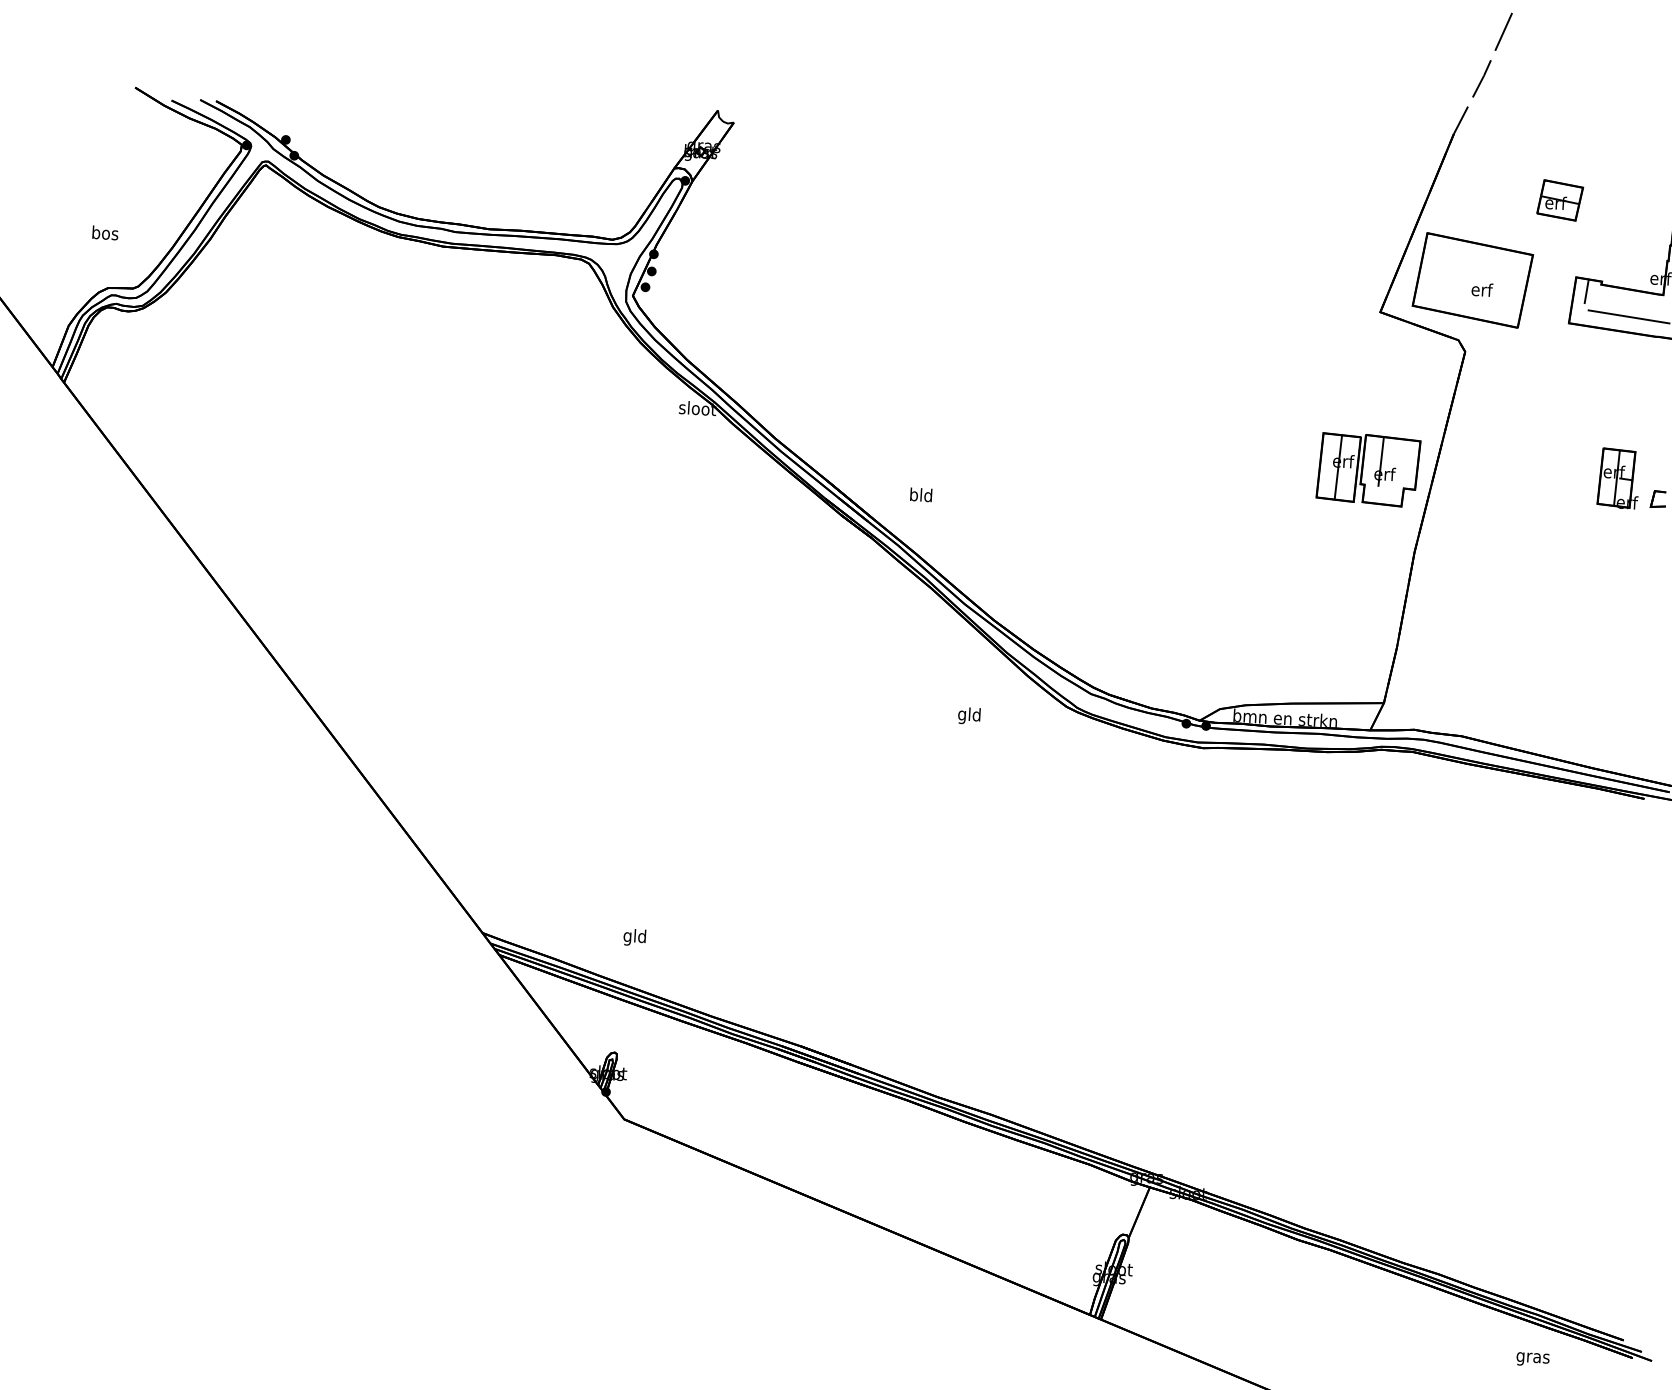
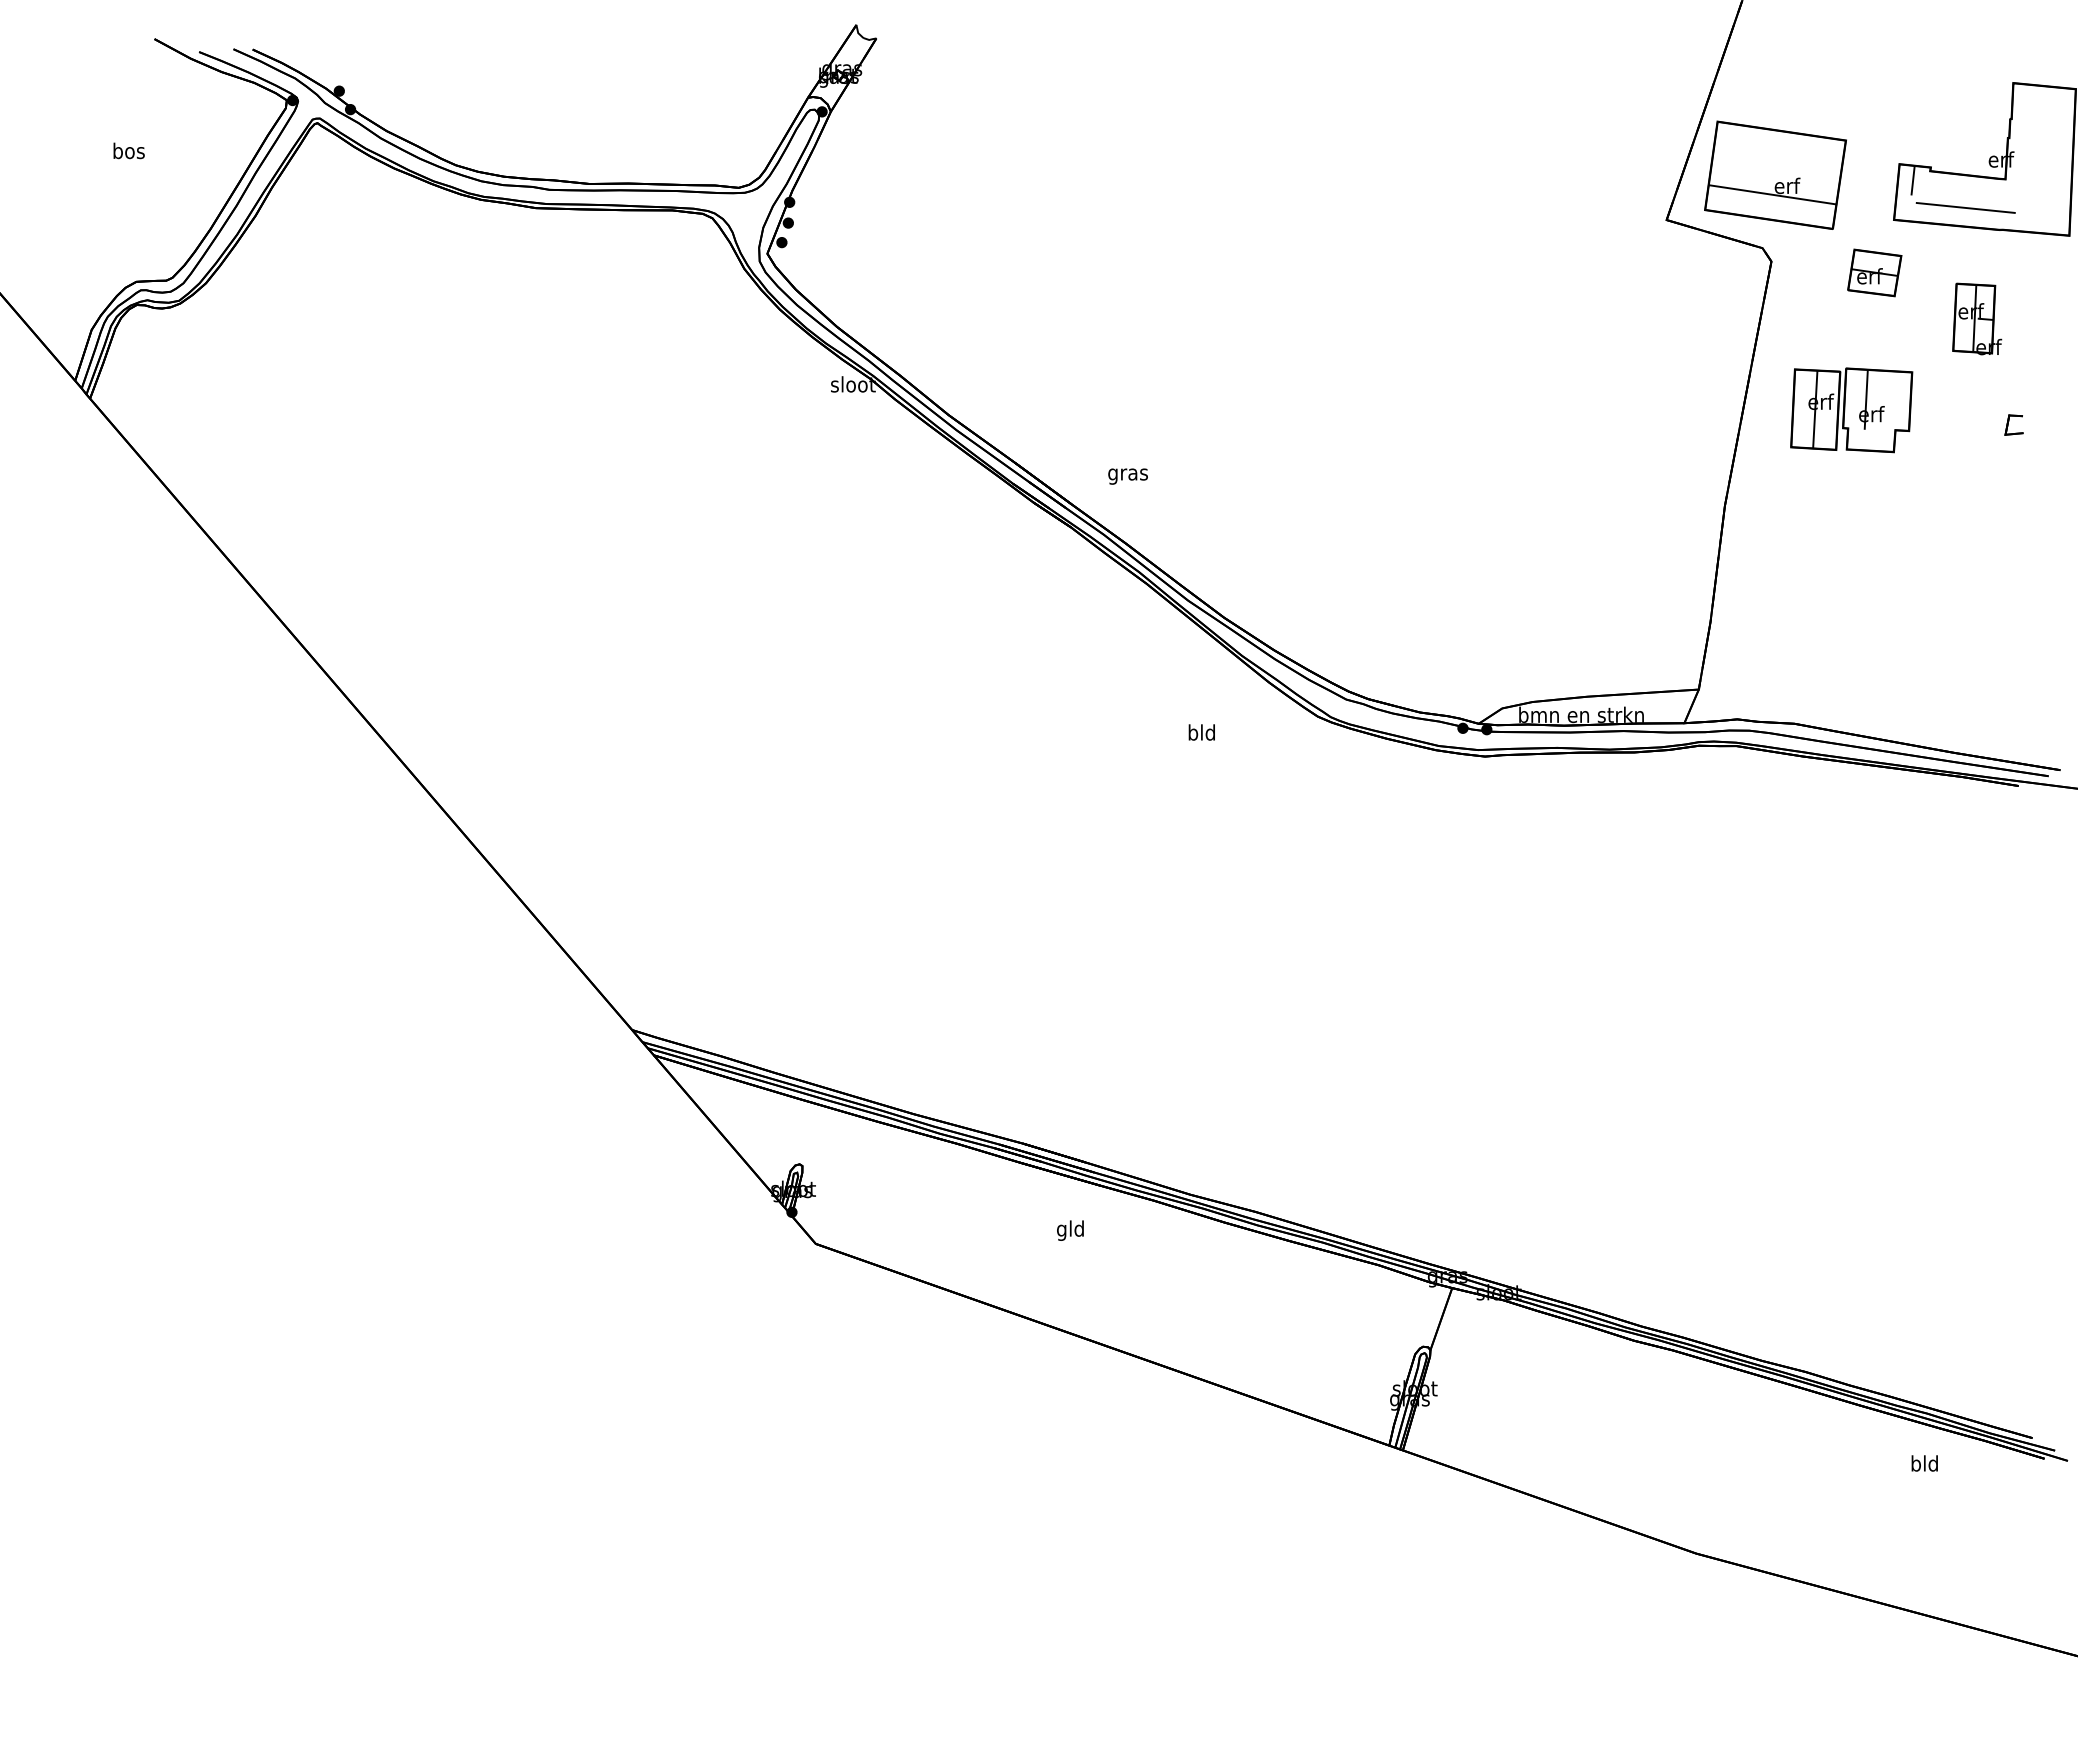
part: (1560, 200) -> (1874, 272), moved
text: (104, 232) -> (128, 150), moved
line: (1469, 296) -> (1772, 194), added
part: (1368, 469) -> (1851, 410), moved
part: (1619, 478) -> (1977, 318), moved
text: (920, 496) -> (1127, 474), bld -> gras
text: (962, 715) -> (1193, 734), gld -> bld
text: (634, 937) -> (1070, 1230), moved
text: (1532, 1357) -> (1924, 1465), gras -> bld

